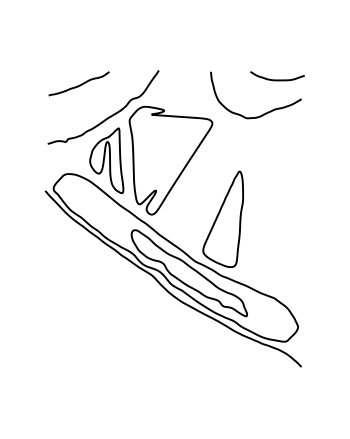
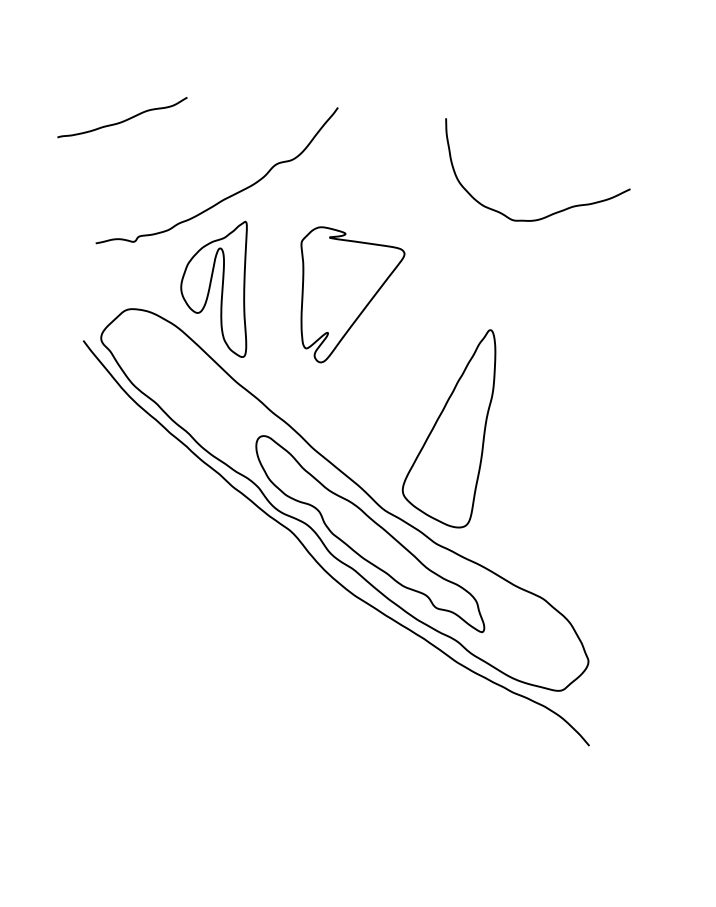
curve: (277, 79) -> (583, 144), removed
curve: (79, 84) -> (123, 119), moved
part: (170, 160) -> (348, 296), size x0.6

